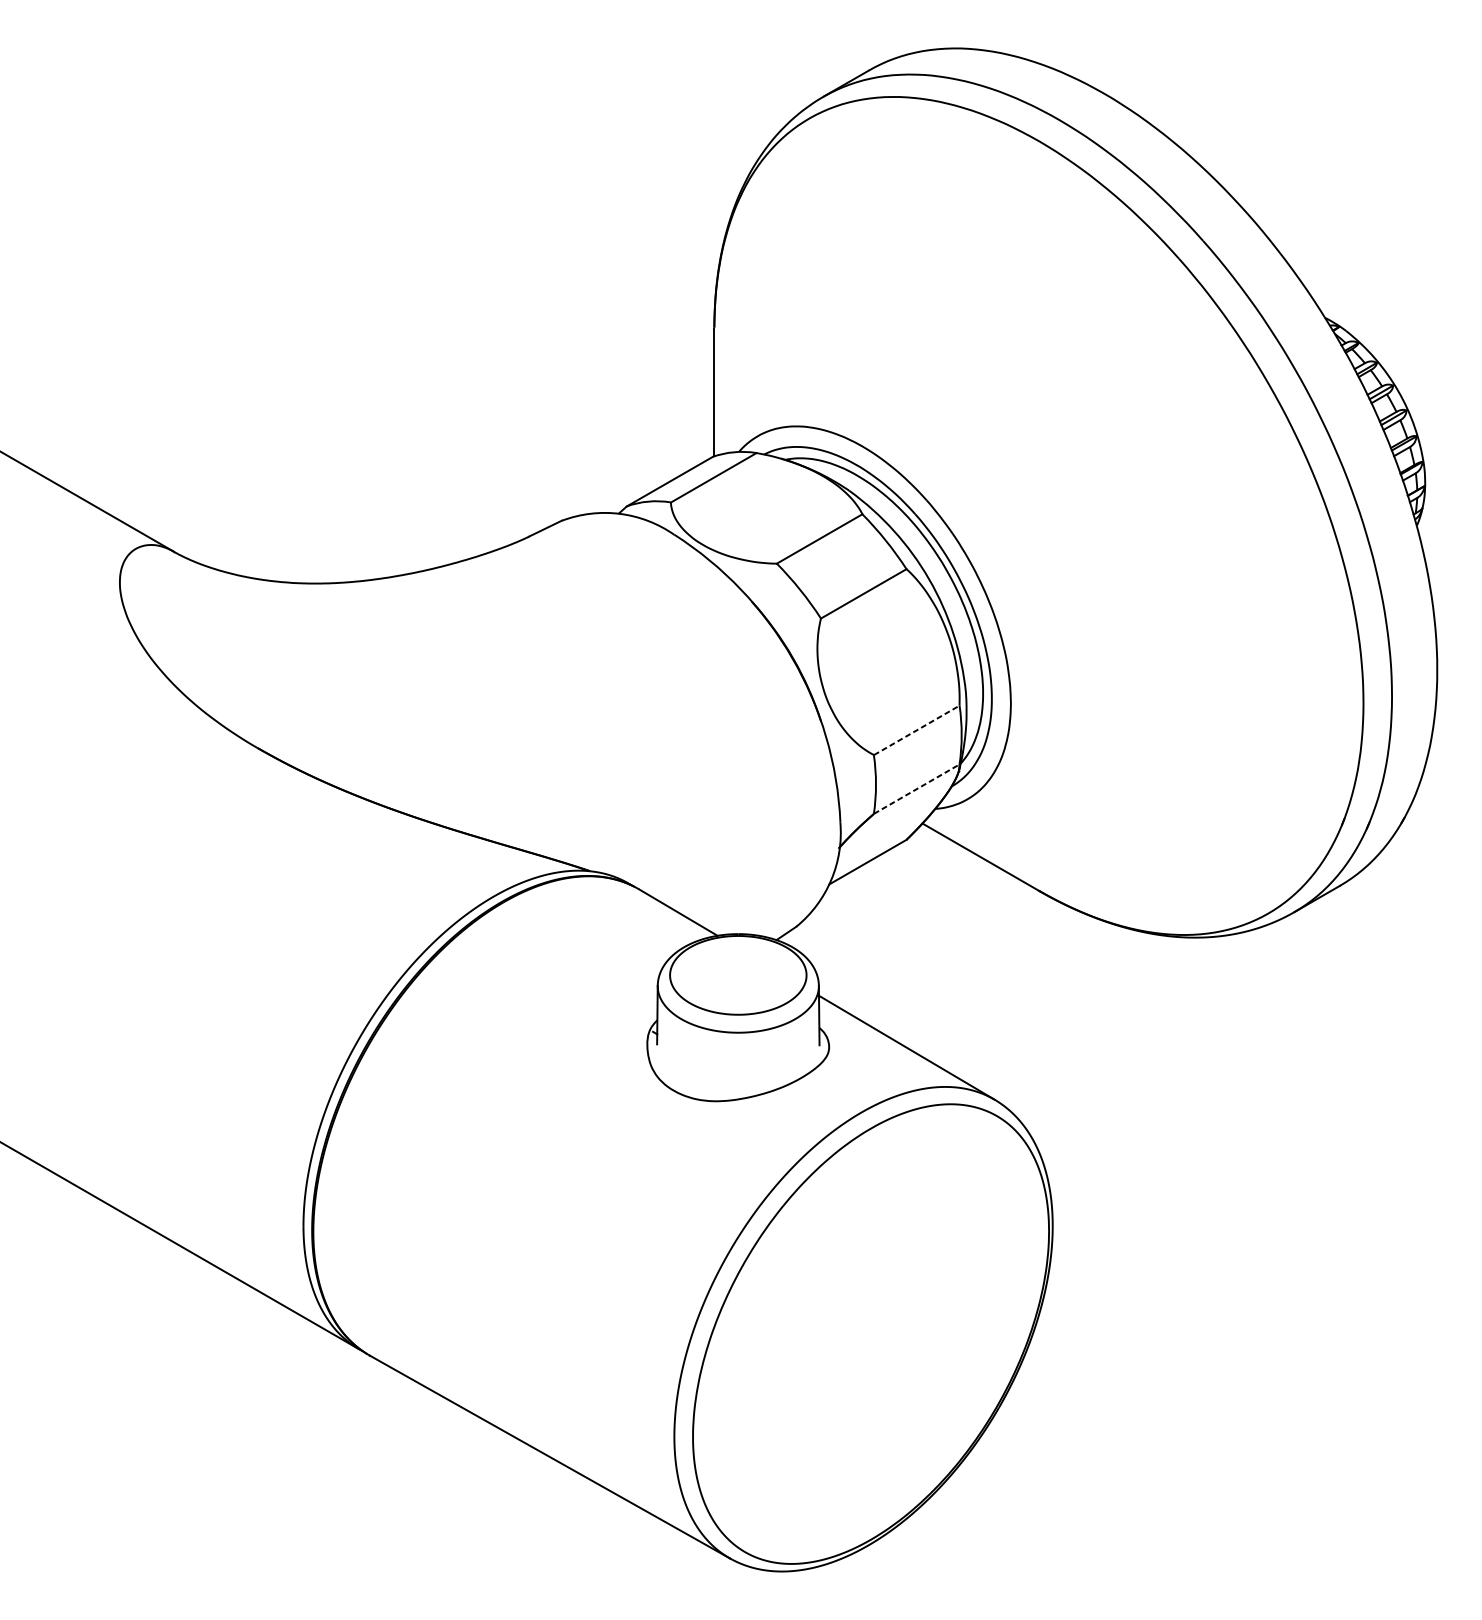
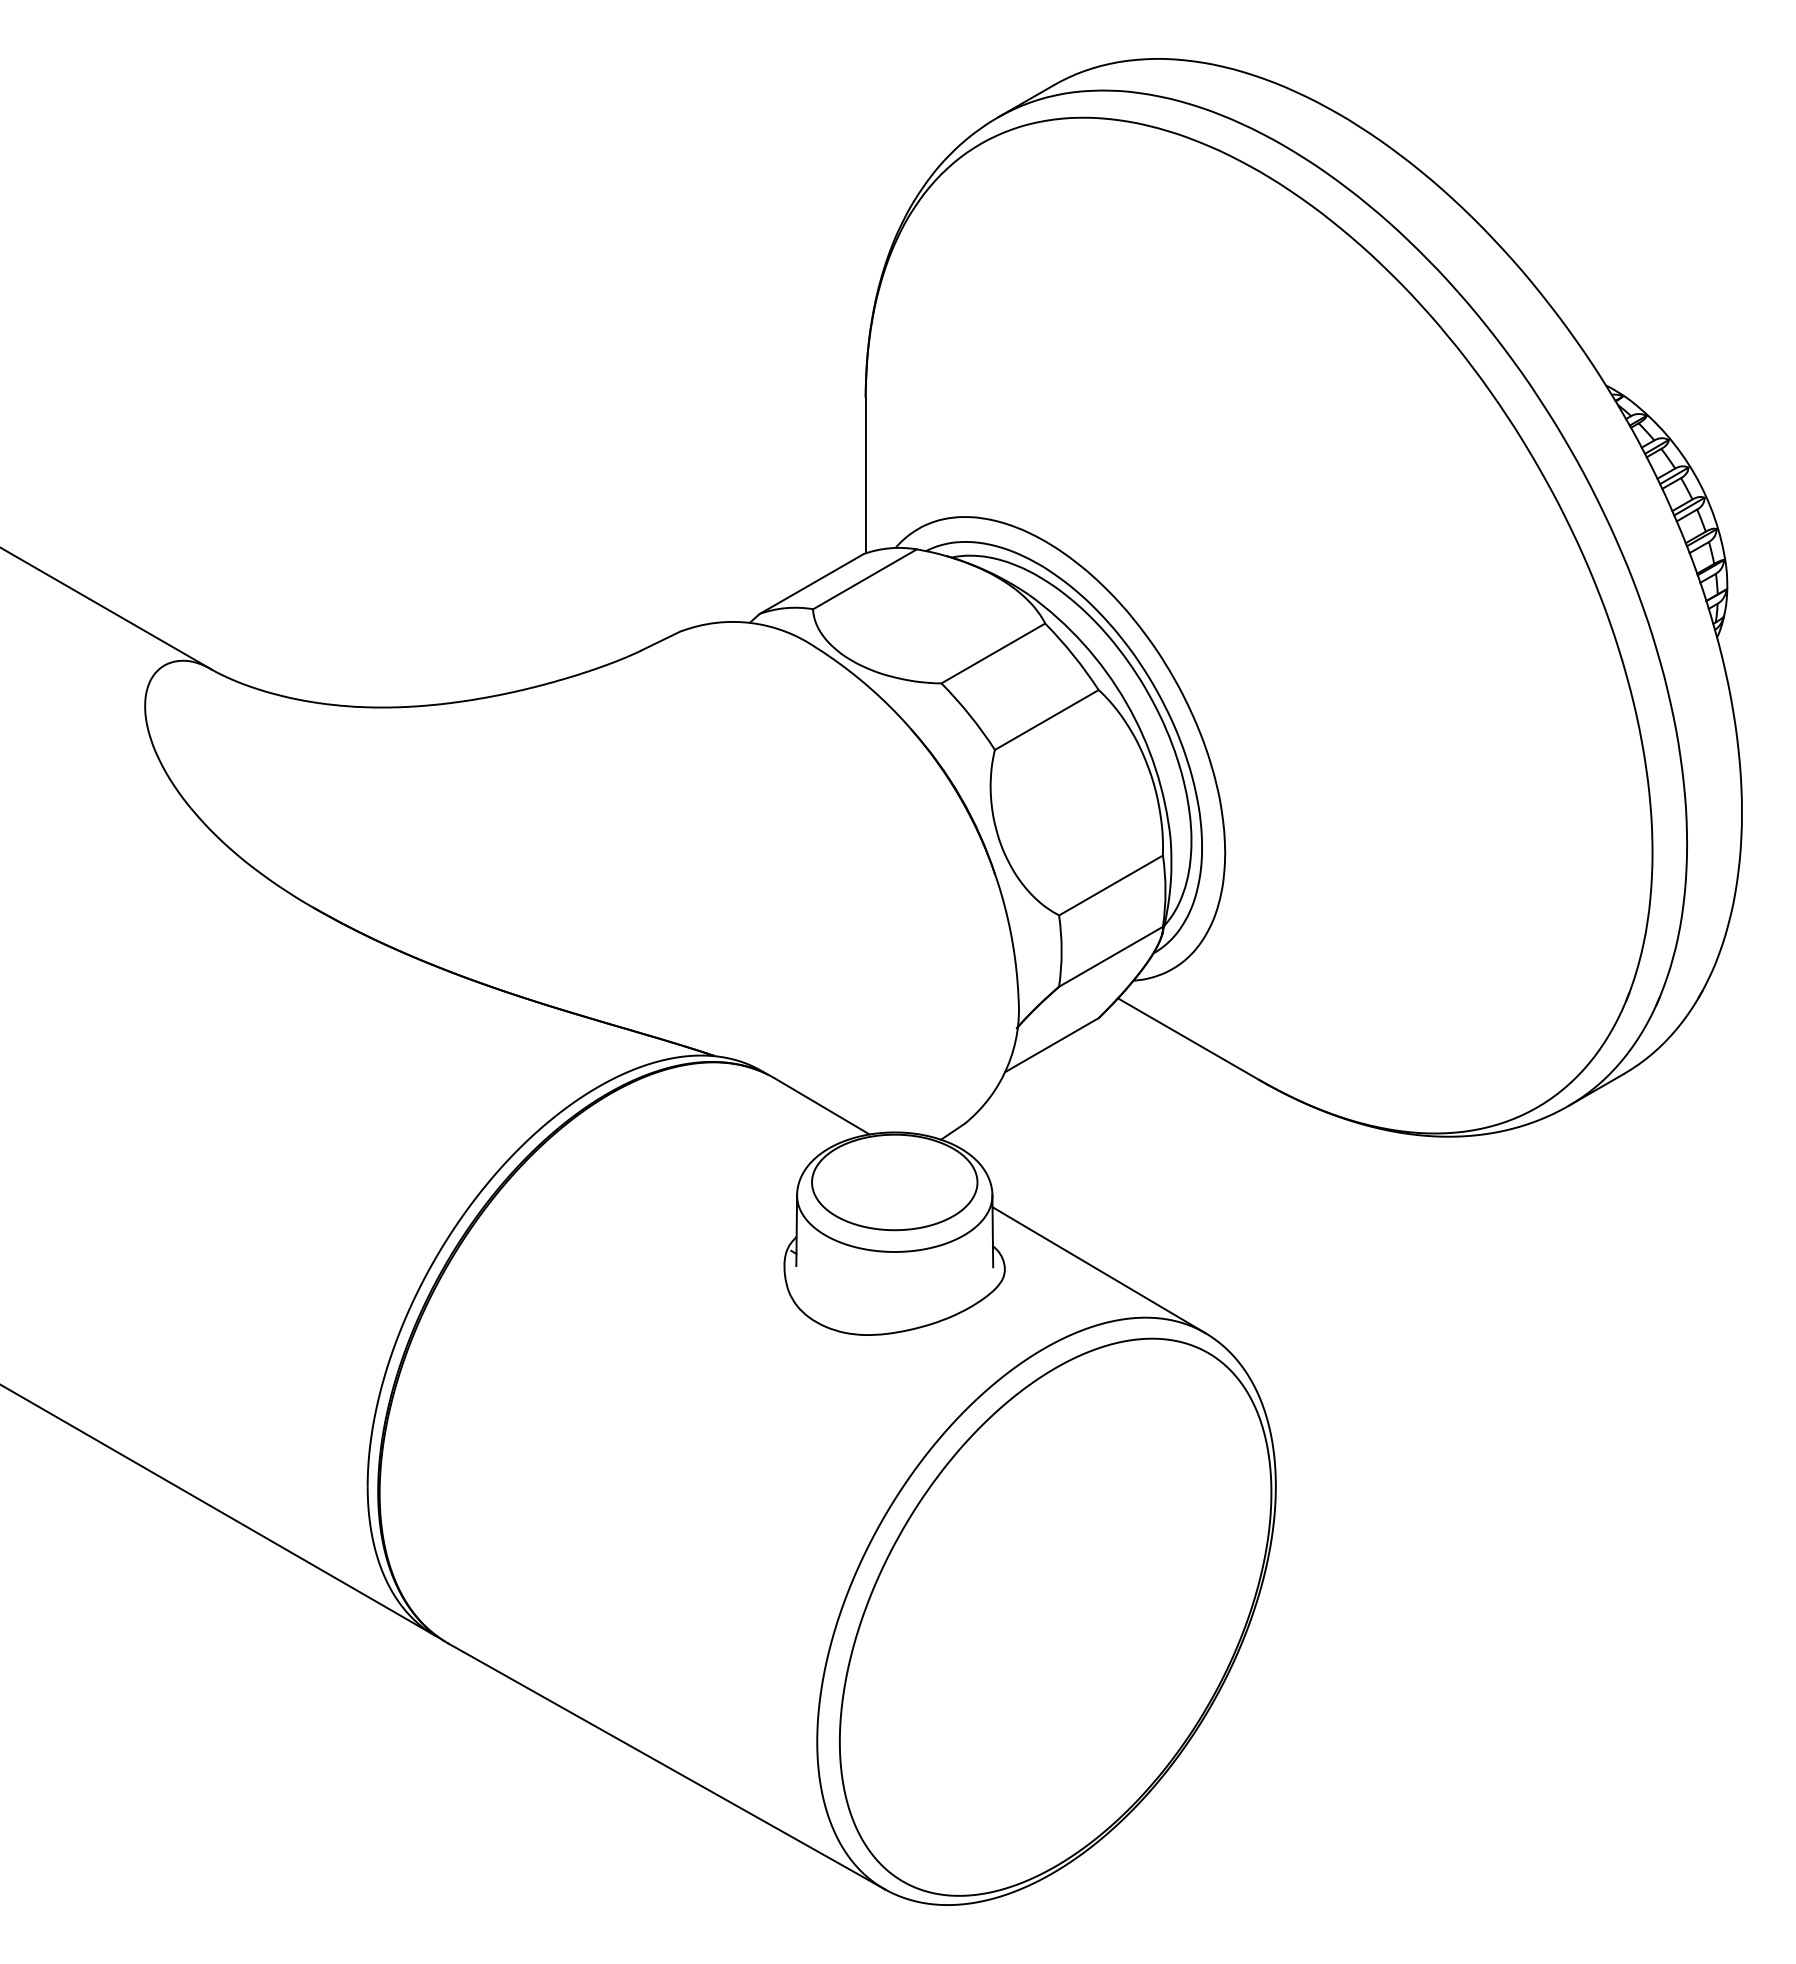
line: (917, 730) -> (1111, 885), dashed -> solid
line: (917, 788) -> (1111, 956), dashed -> solid

